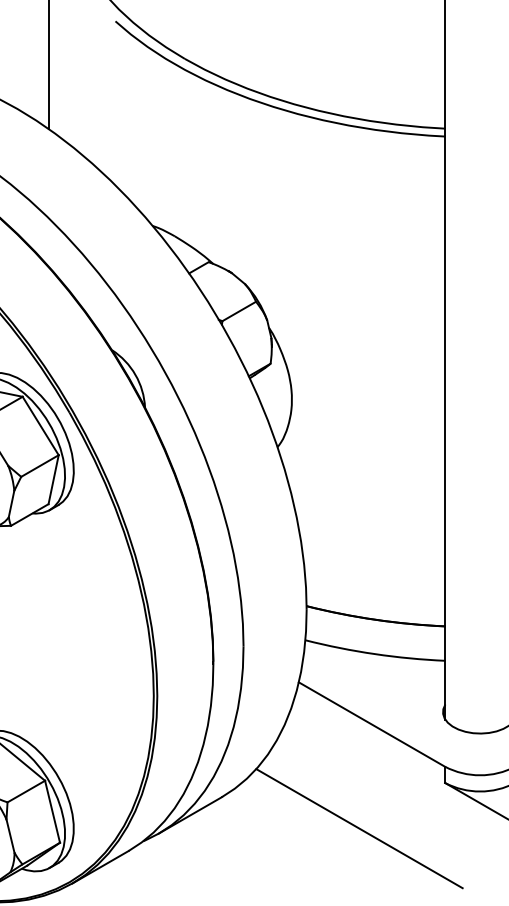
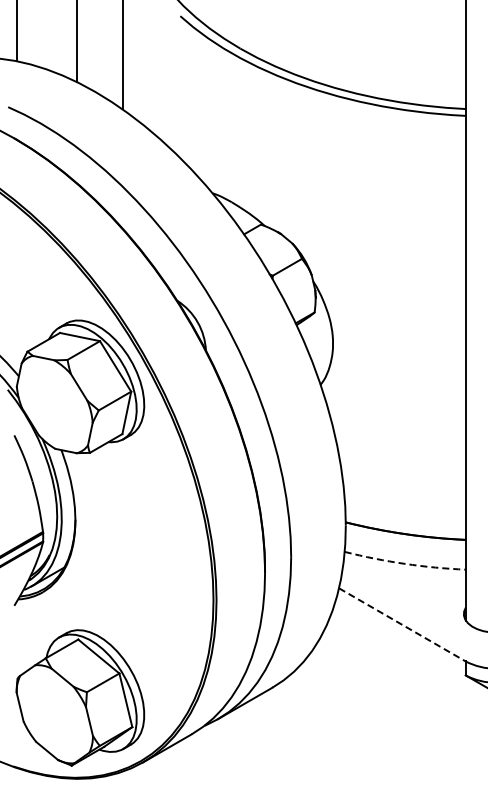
arc: (374, 653) -> (404, 563), solid -> dashed
line: (372, 725) -> (402, 625), solid -> dashed
line: (359, 828) -> (391, 714), removed

